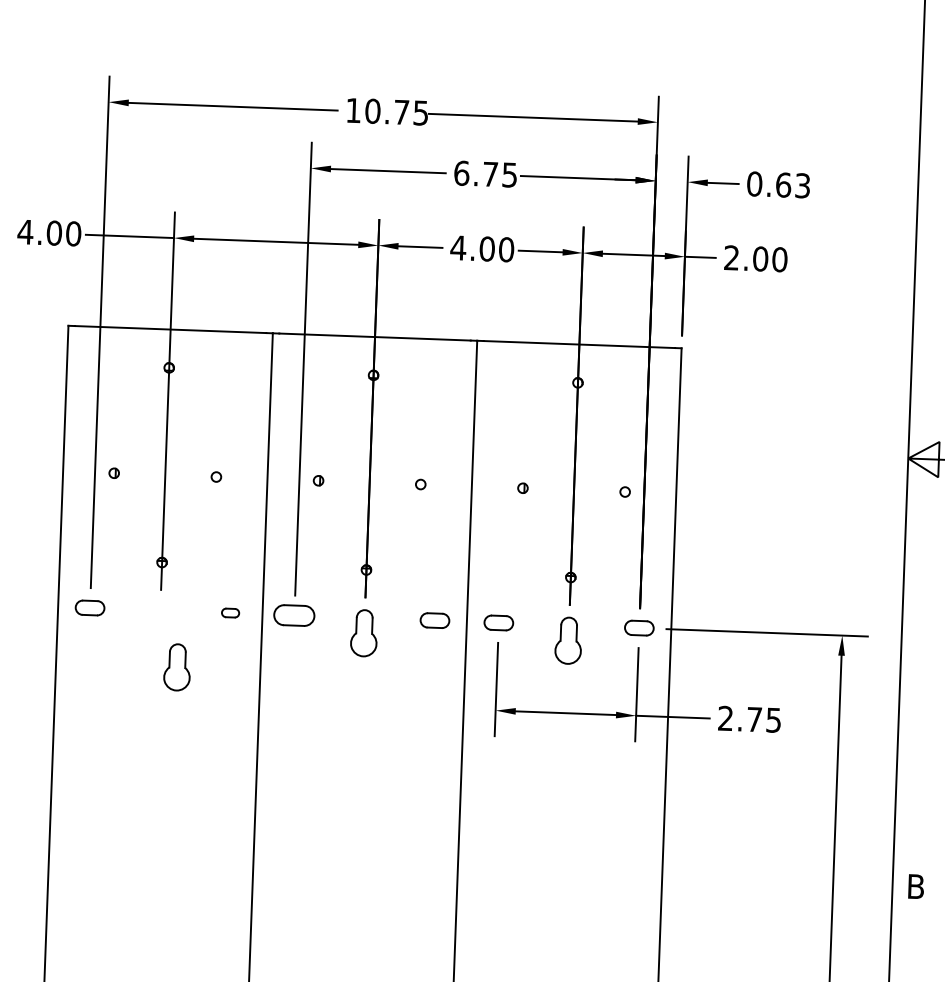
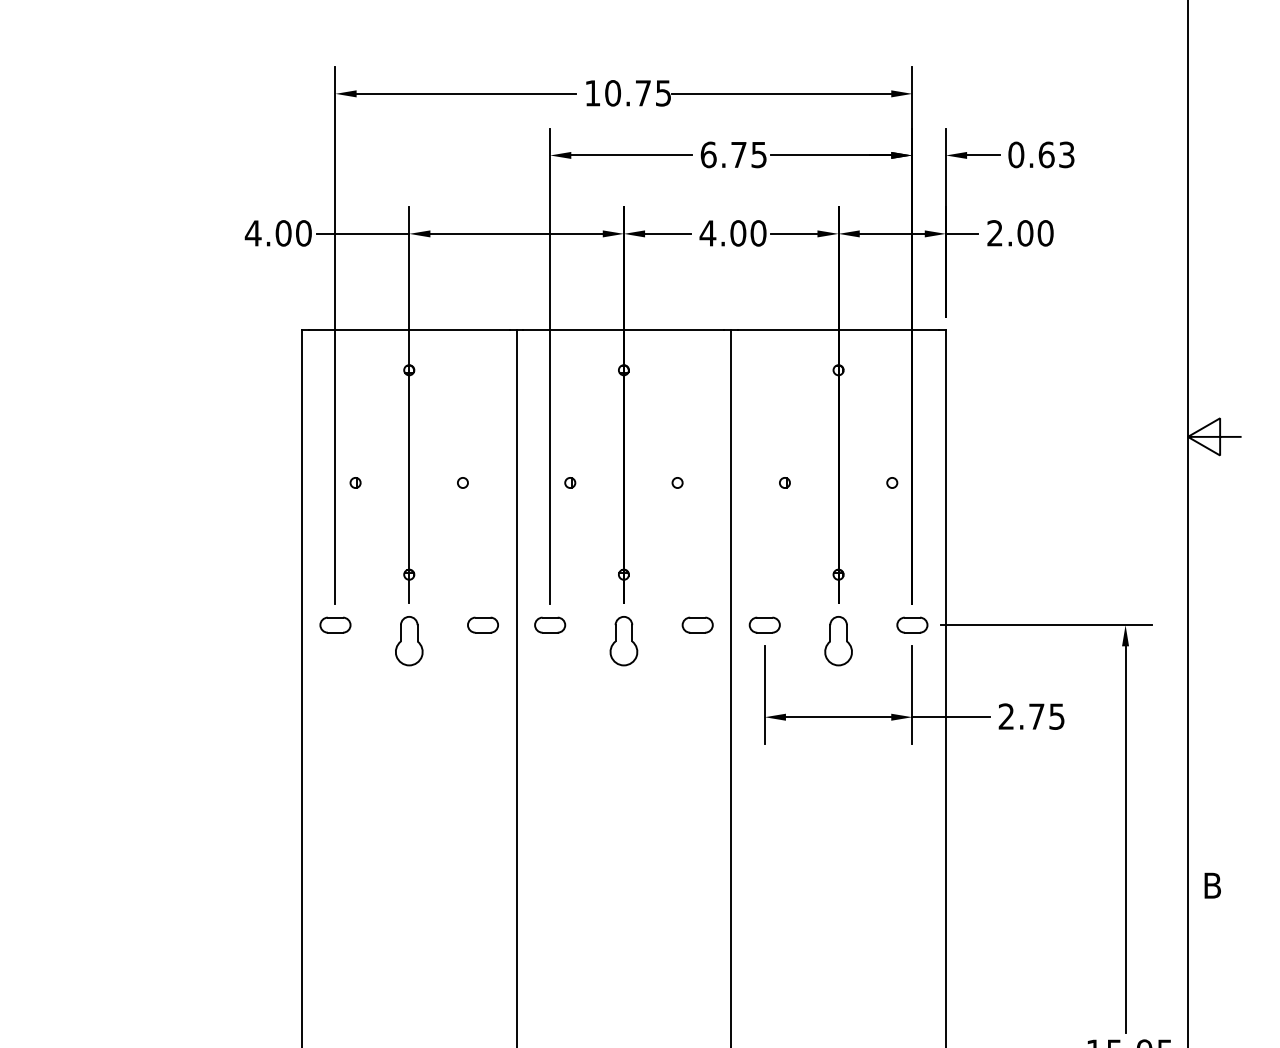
part: (230, 612) -> (482, 624), size x1.67
part: (294, 614) -> (550, 624), size x0.71
part: (177, 667) -> (409, 641), moved

